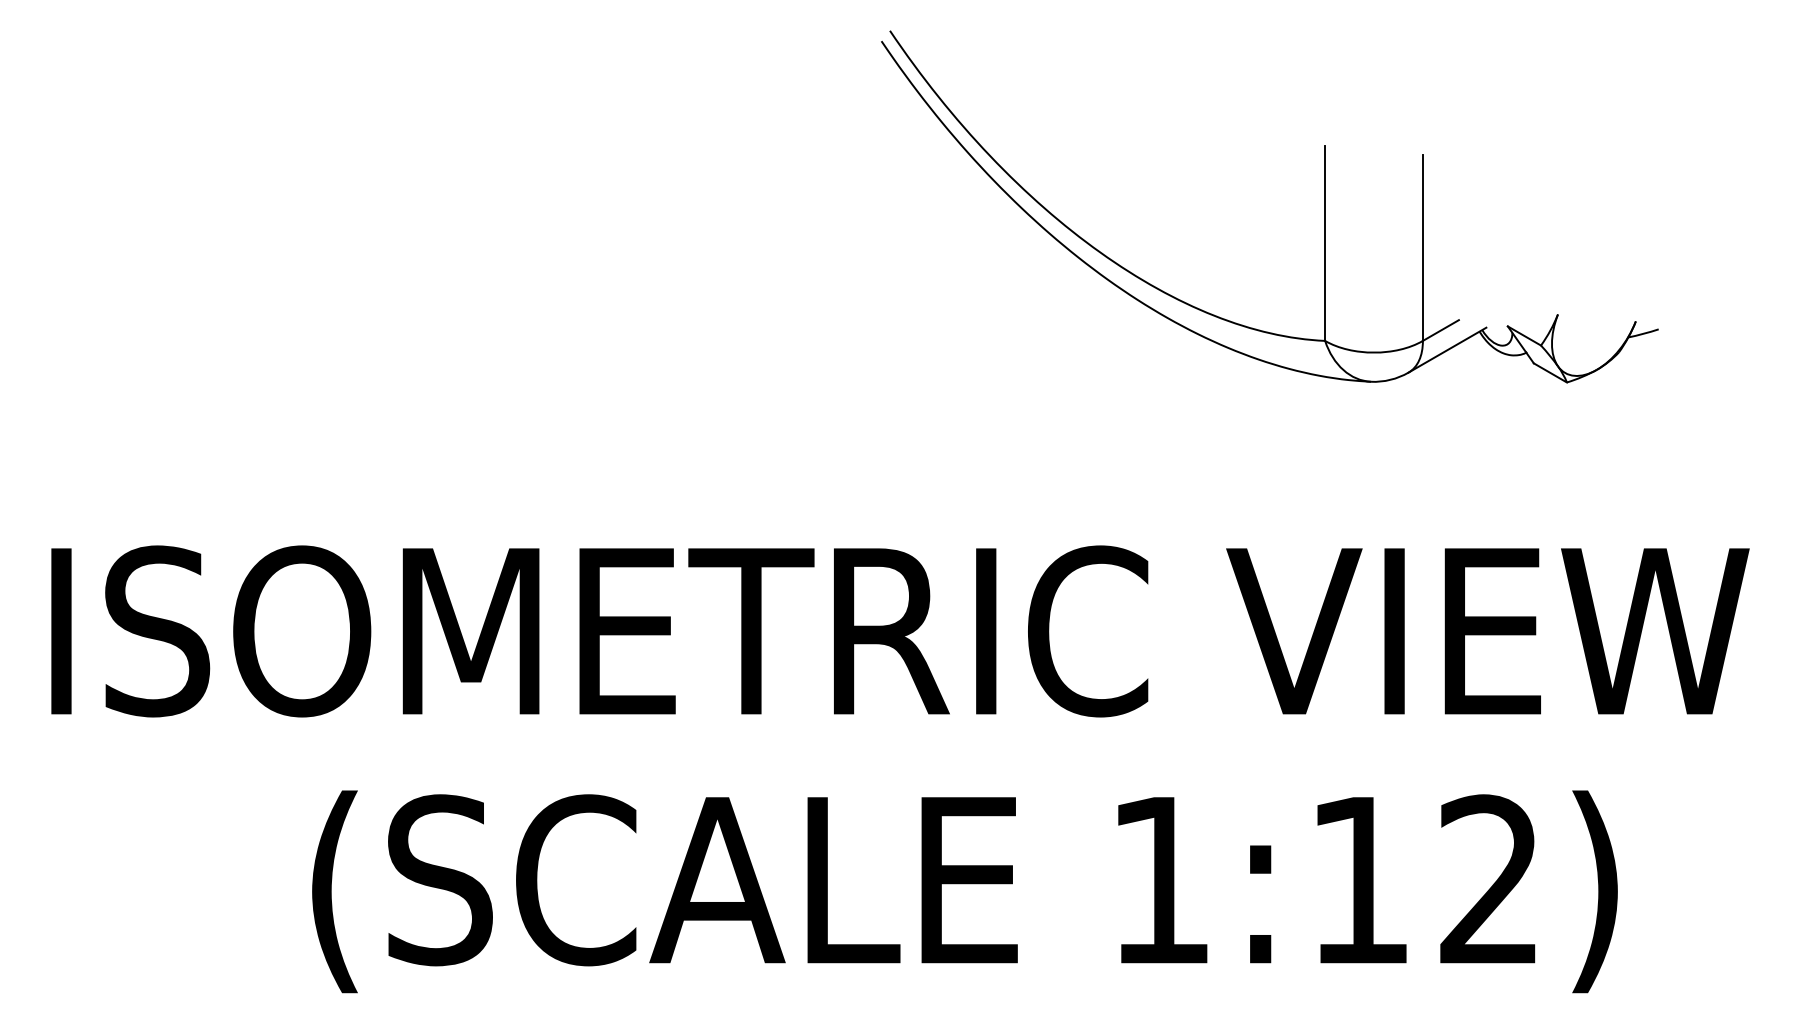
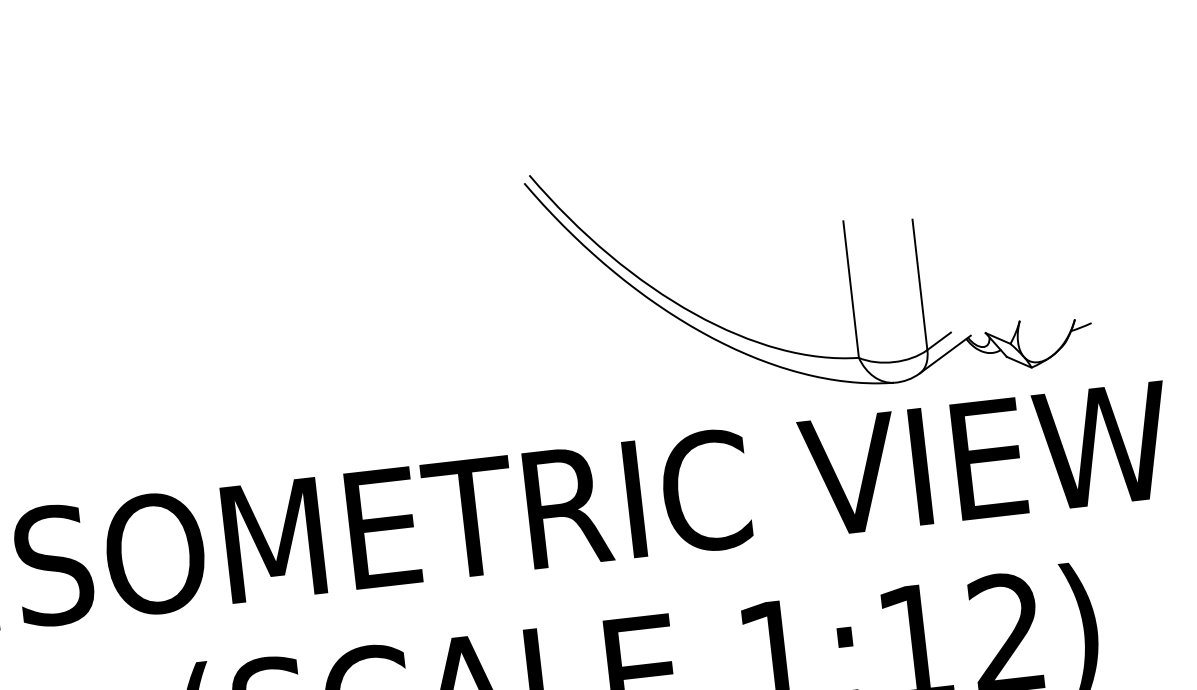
part: (1324, 206) -> (847, 263), moved

